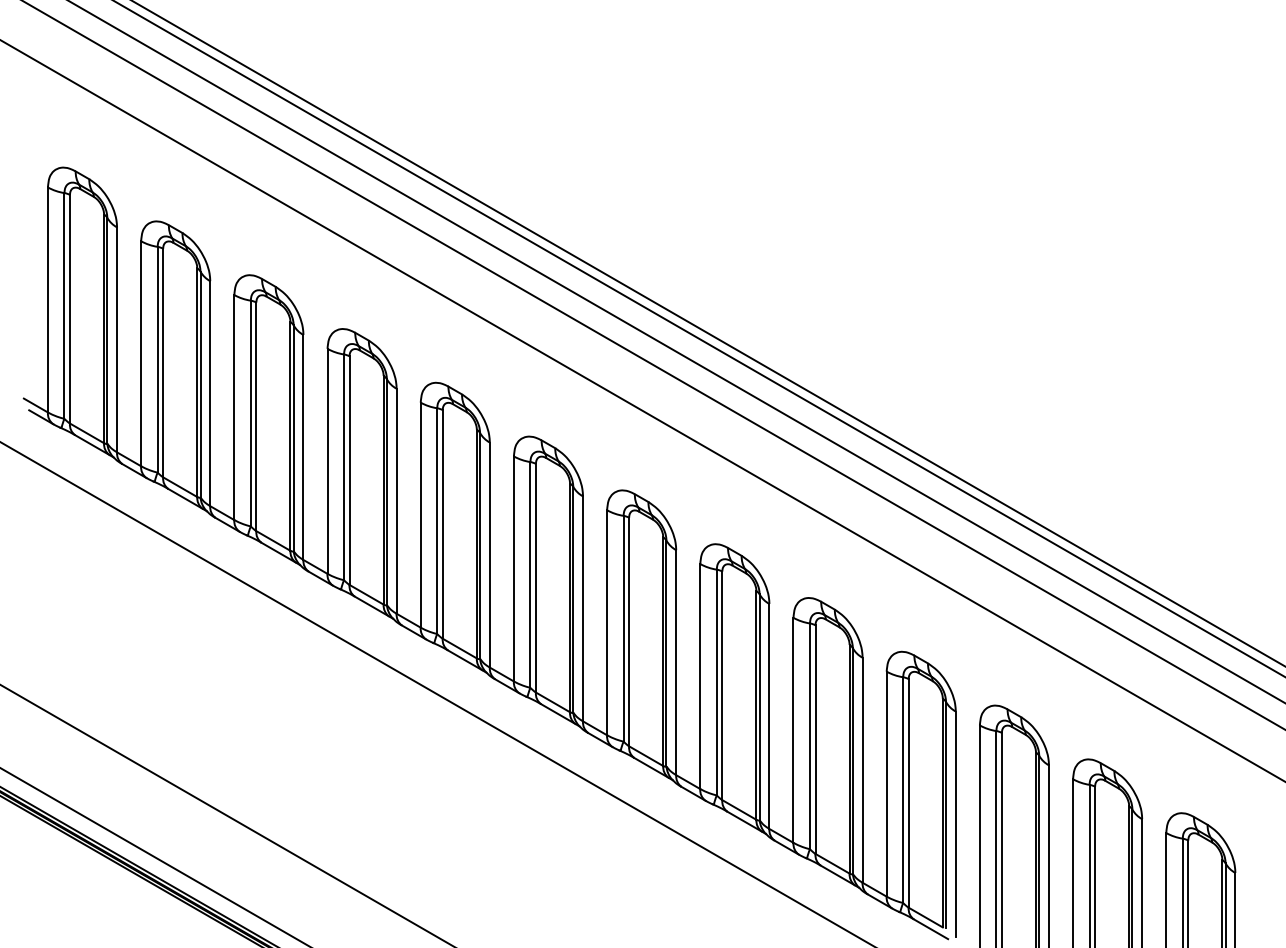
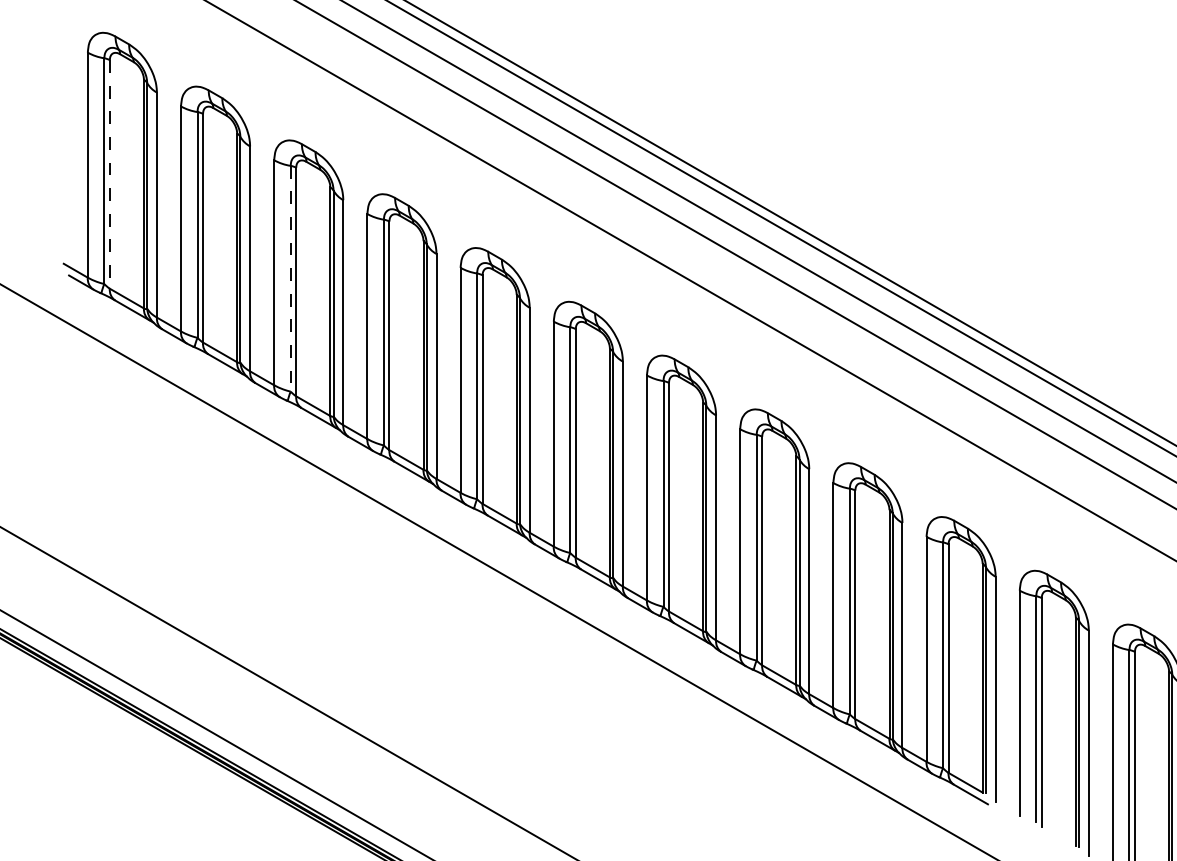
line: (70, 309) -> (110, 174), solid -> dashed
line: (250, 413) -> (290, 278), solid -> dashed

